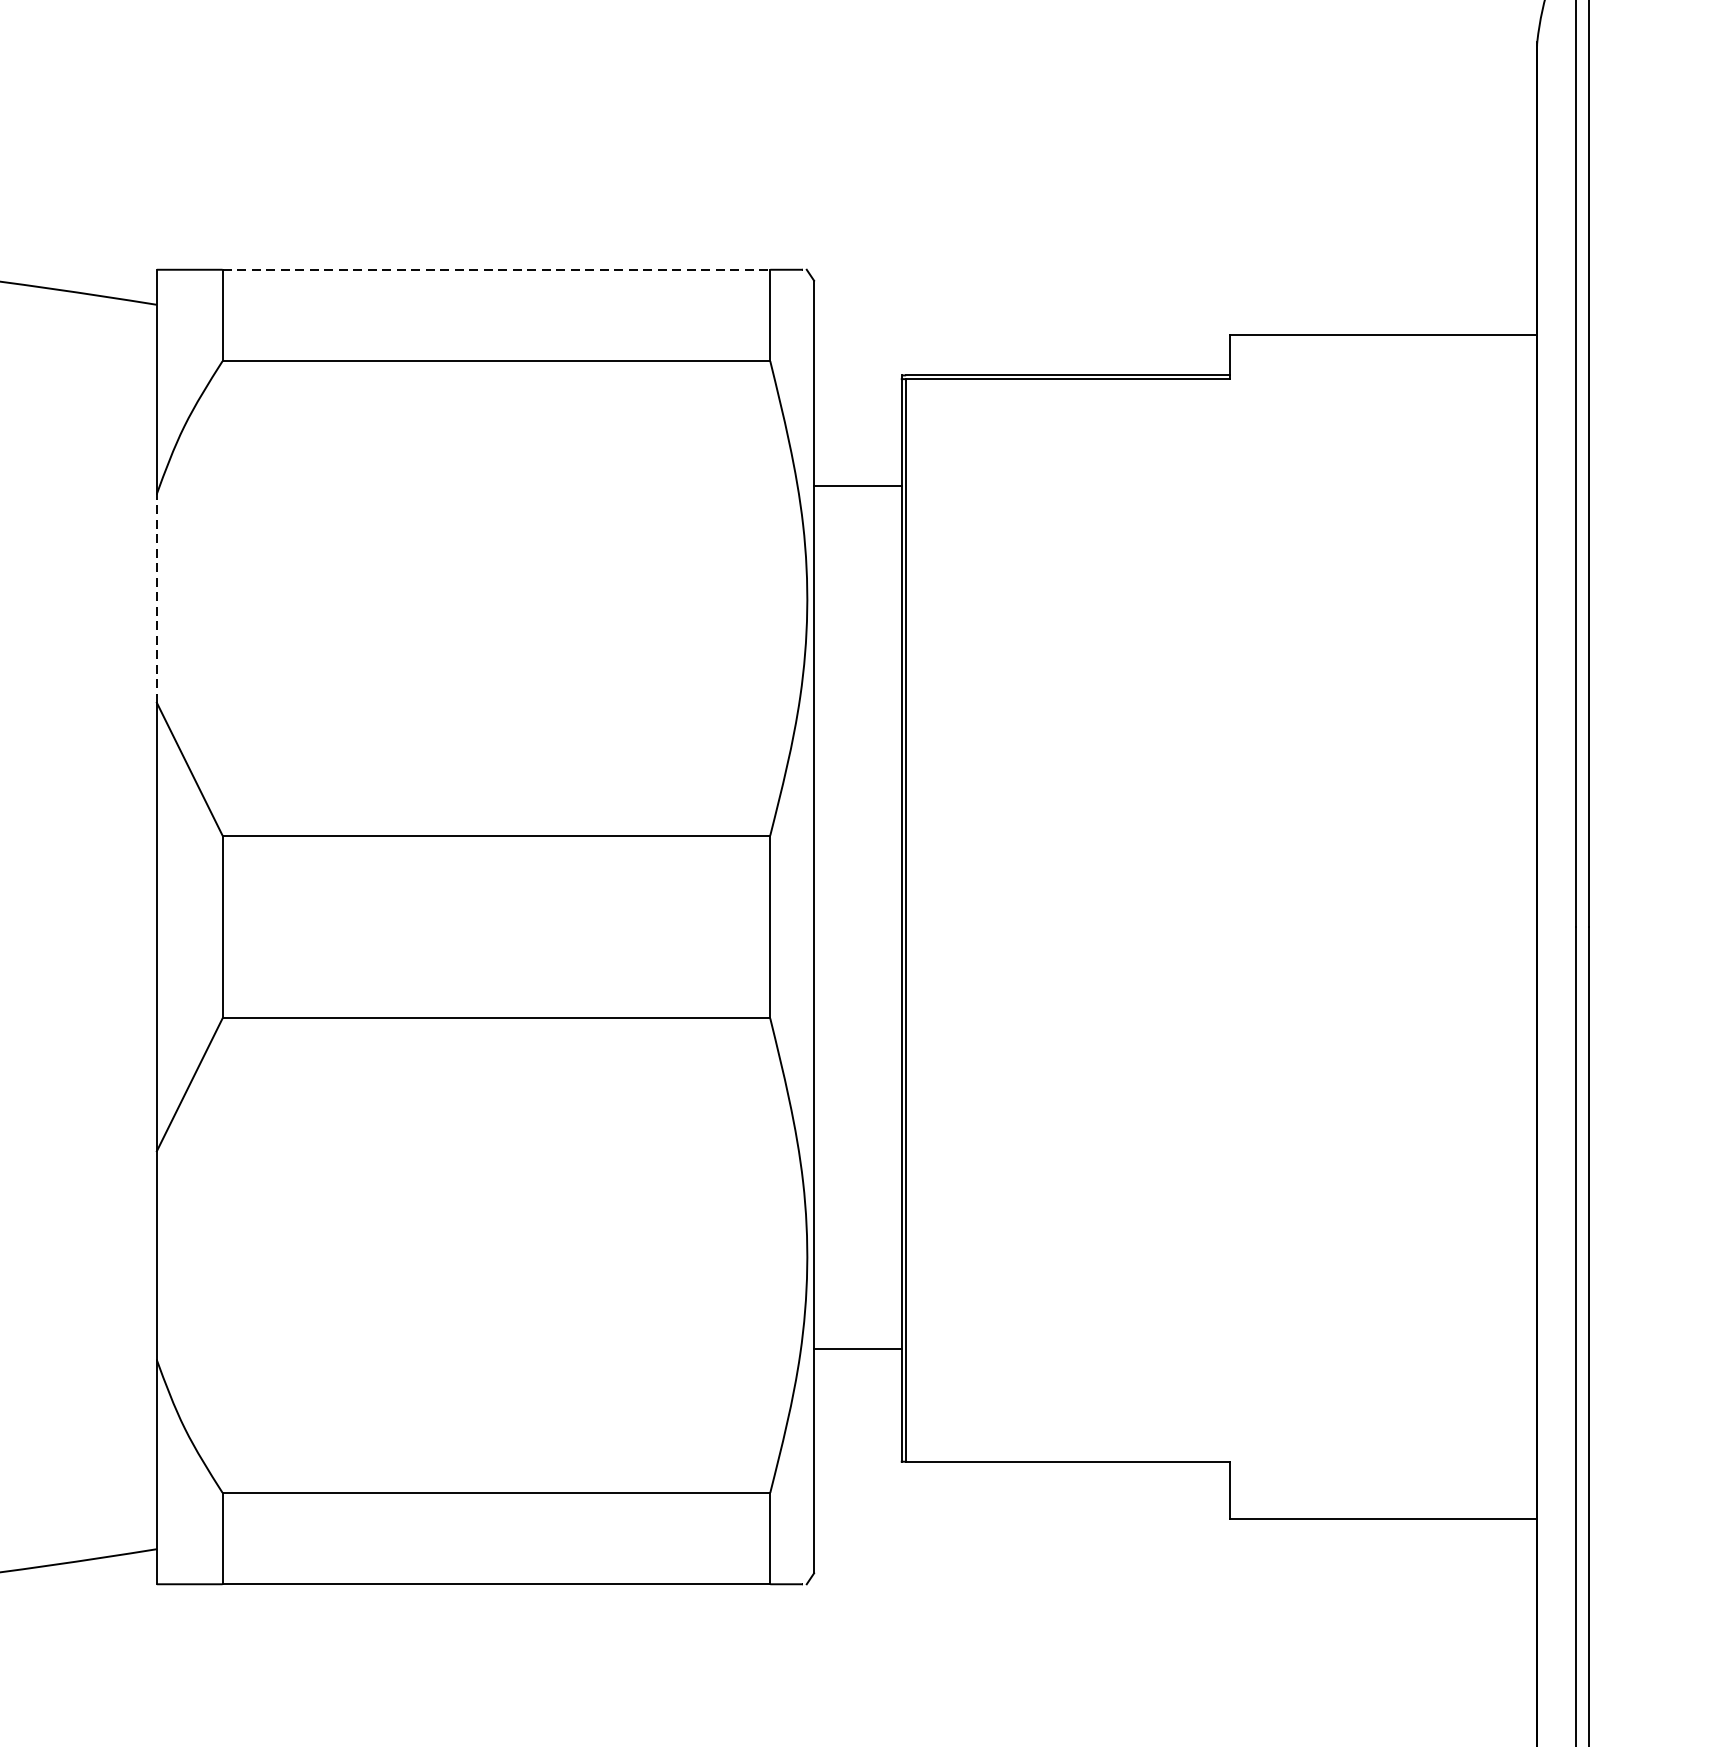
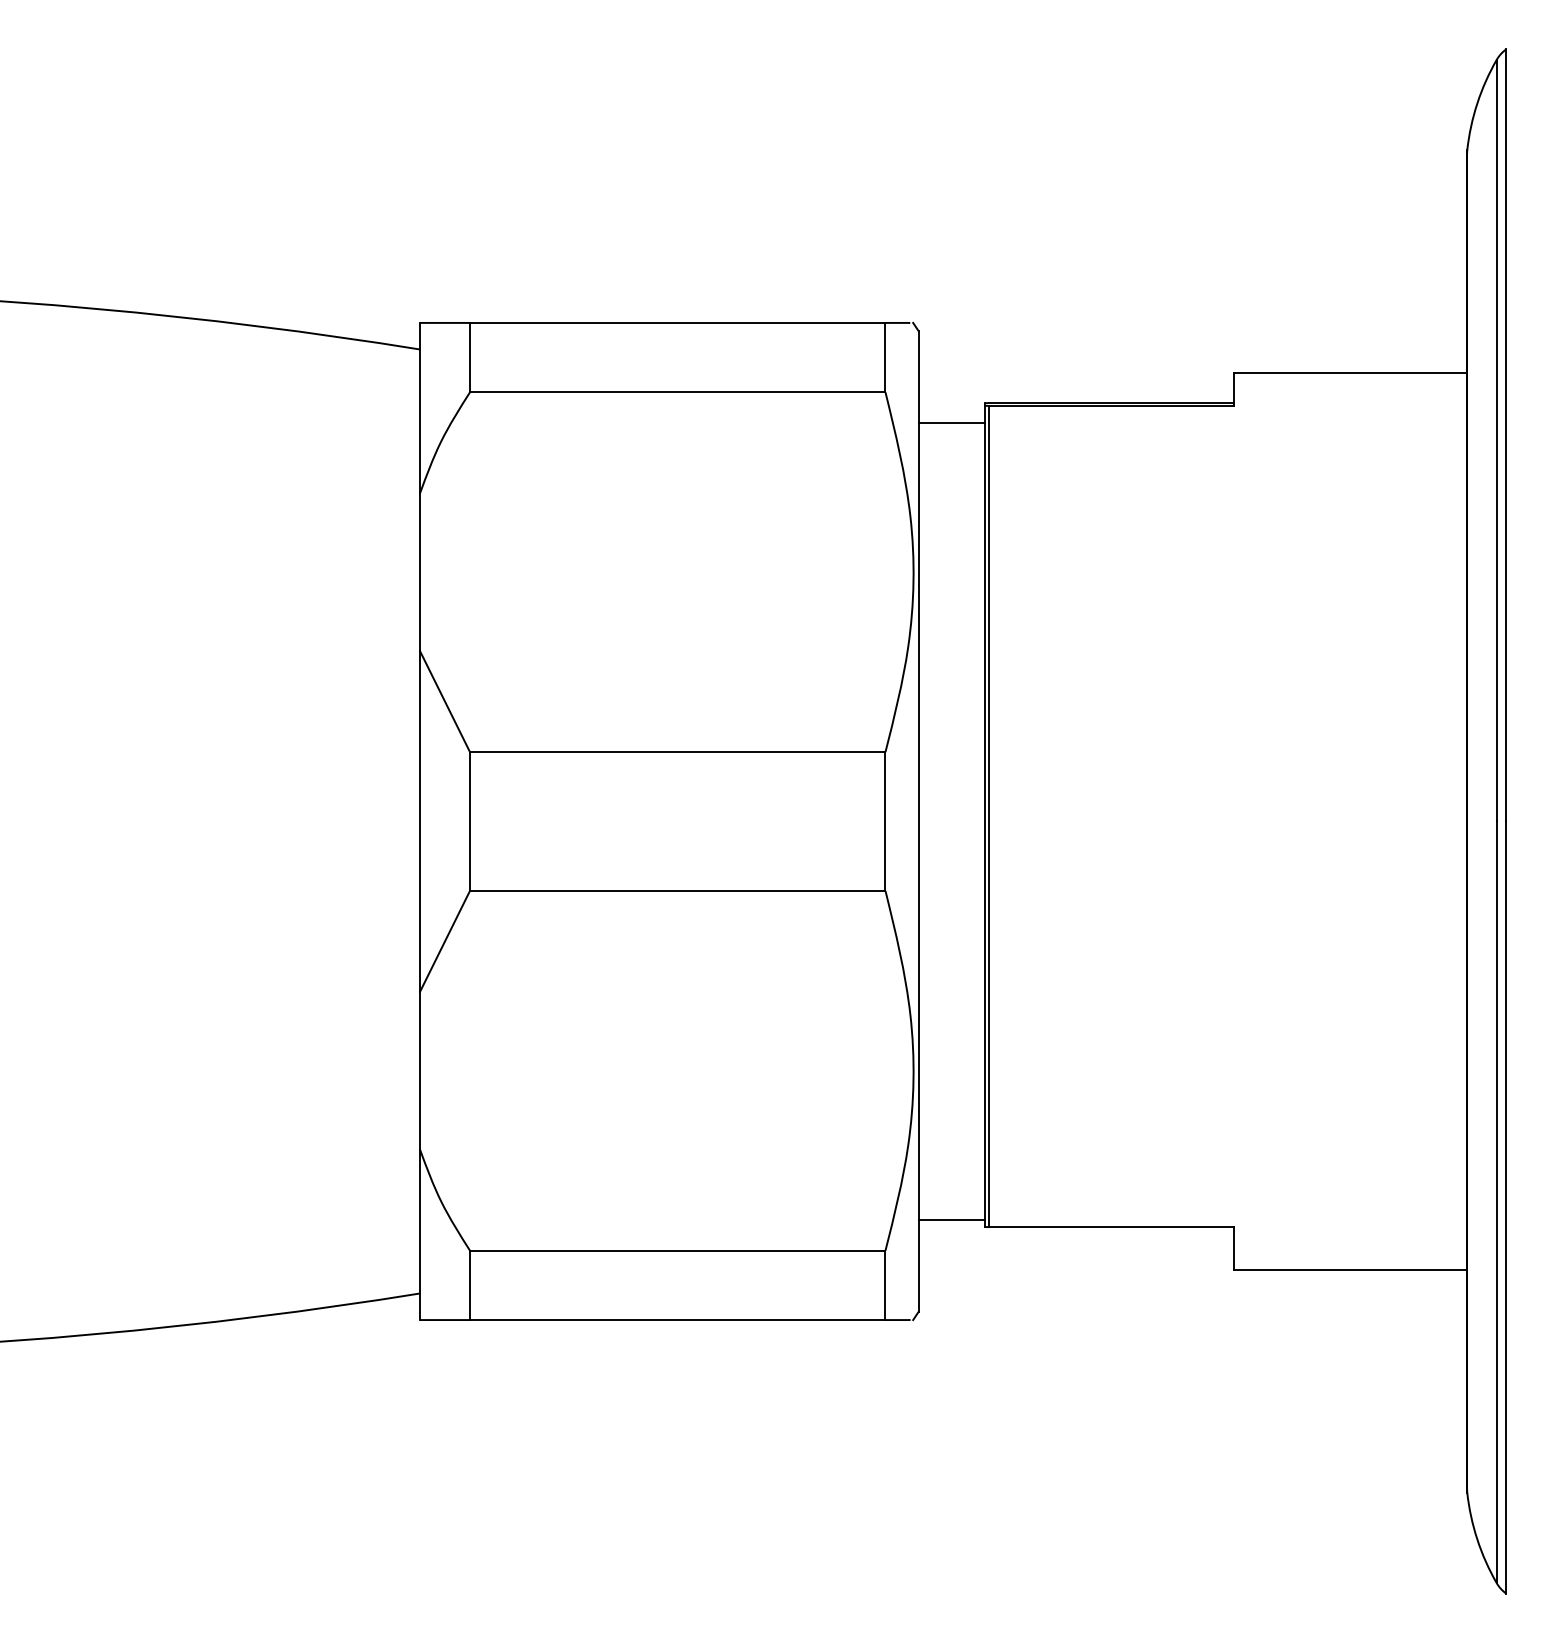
line: (496, 269) -> (677, 322), dashed -> solid
line: (857, 485) -> (951, 422), moved
line: (157, 597) -> (420, 571), dashed -> solid
line: (857, 1348) -> (951, 1220), moved

